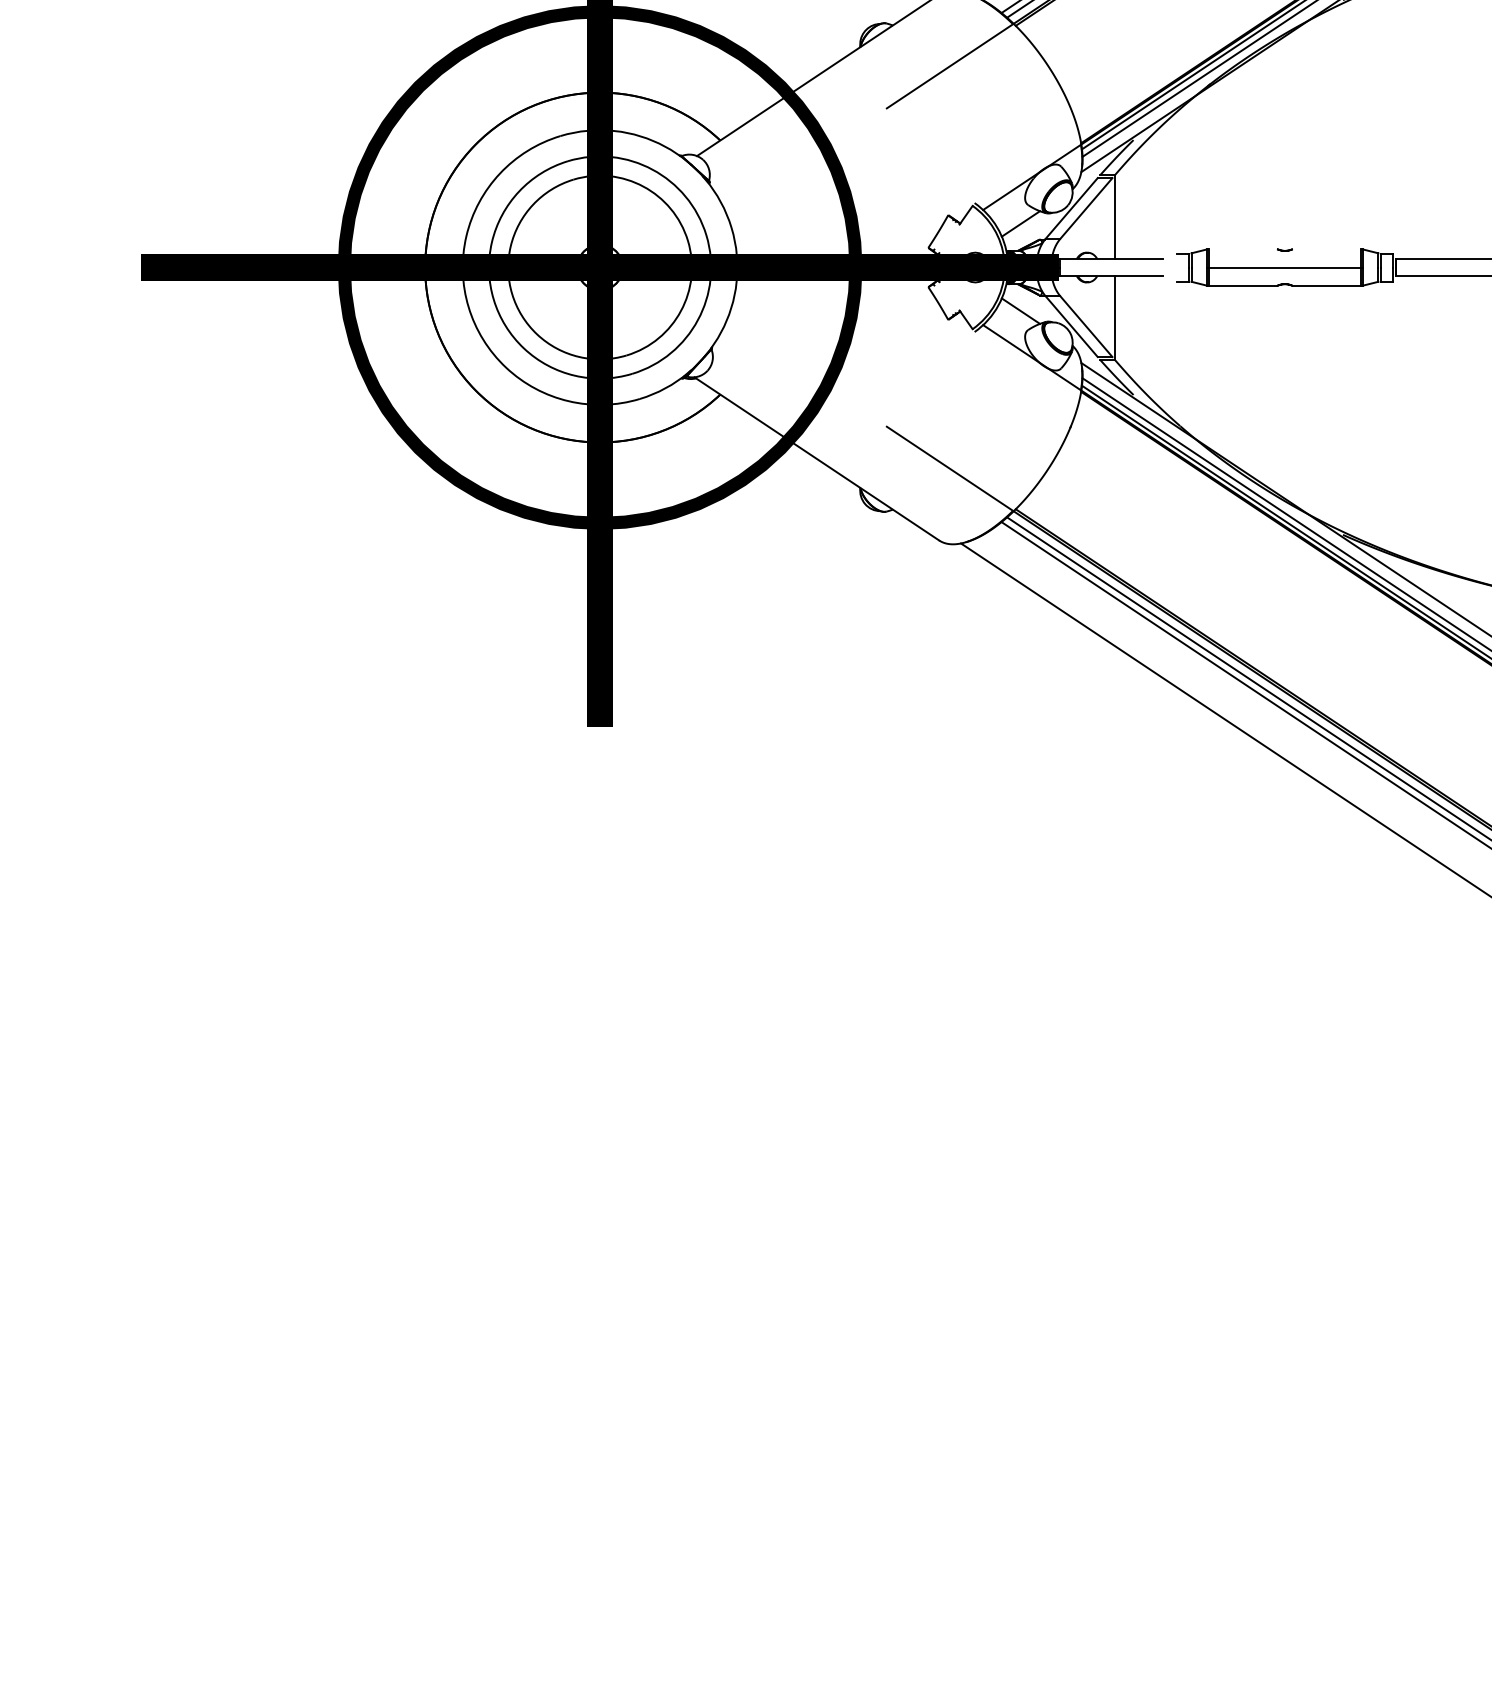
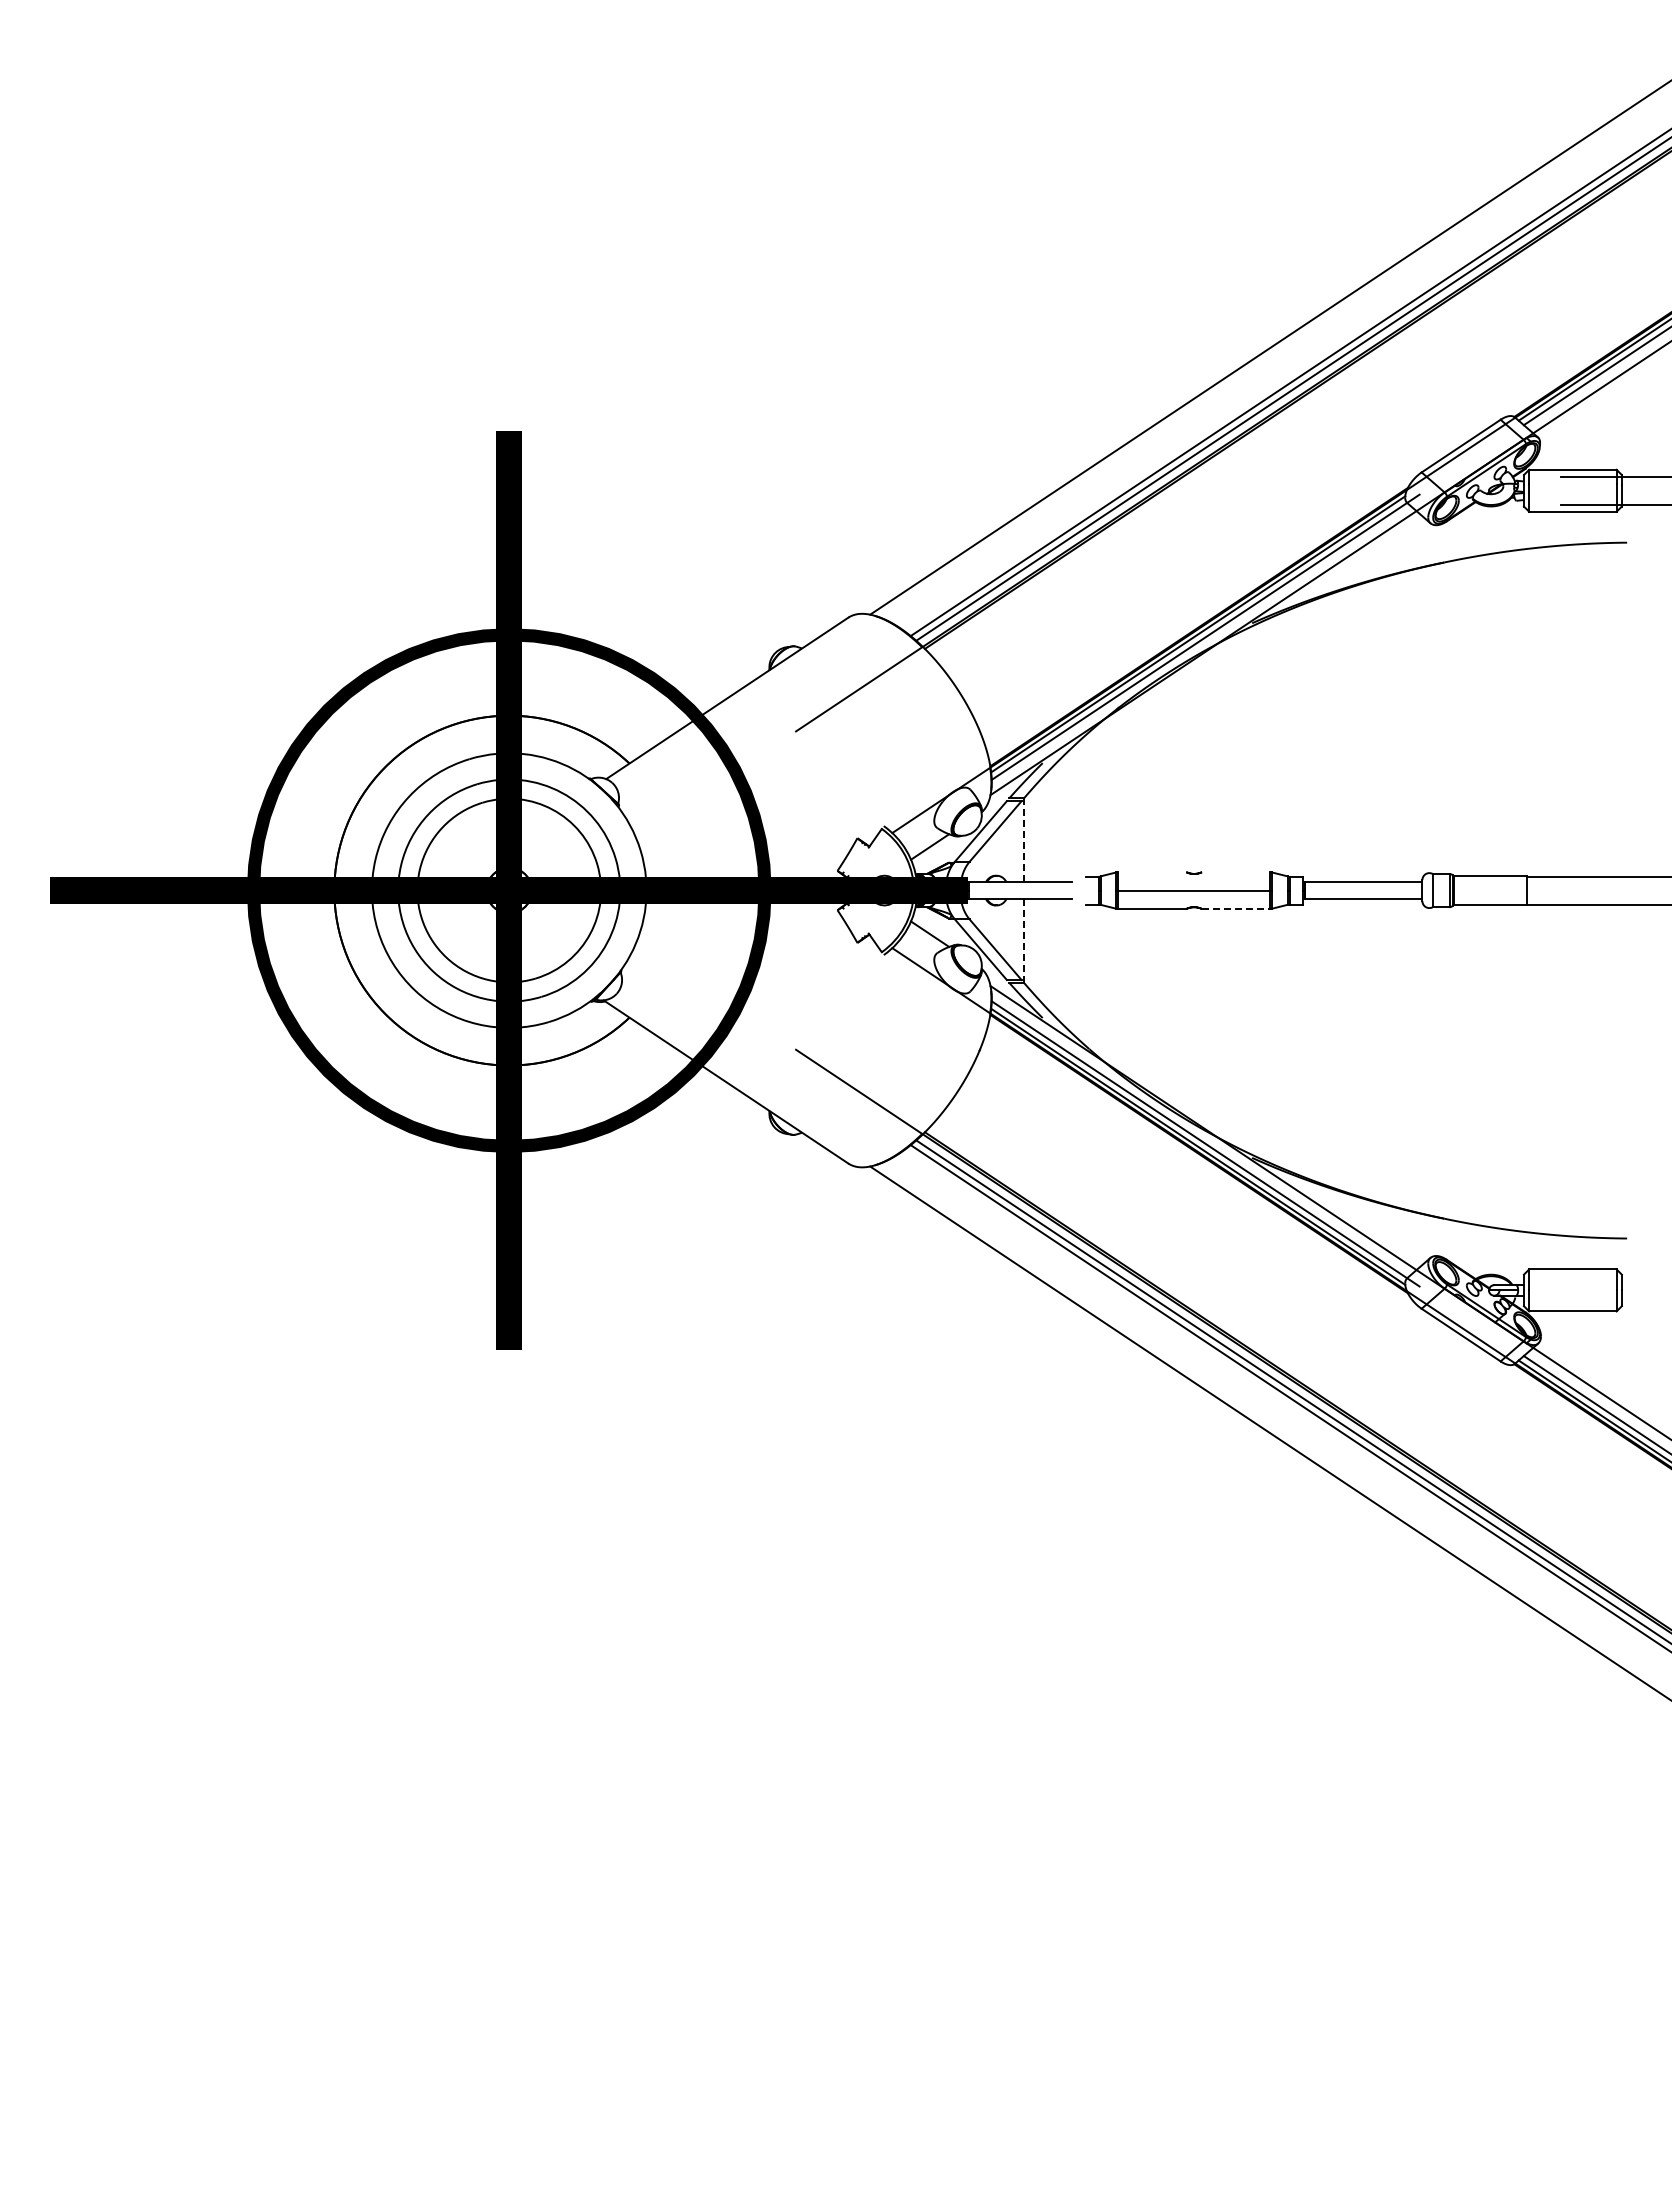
line: (1114, 217) -> (1023, 840), solid -> dashed
line: (1327, 285) -> (1236, 908), solid -> dashed
line: (1114, 318) -> (1023, 941), solid -> dashed

